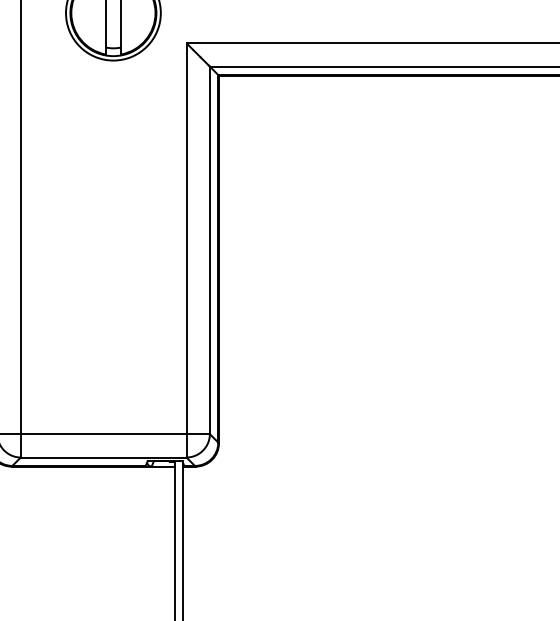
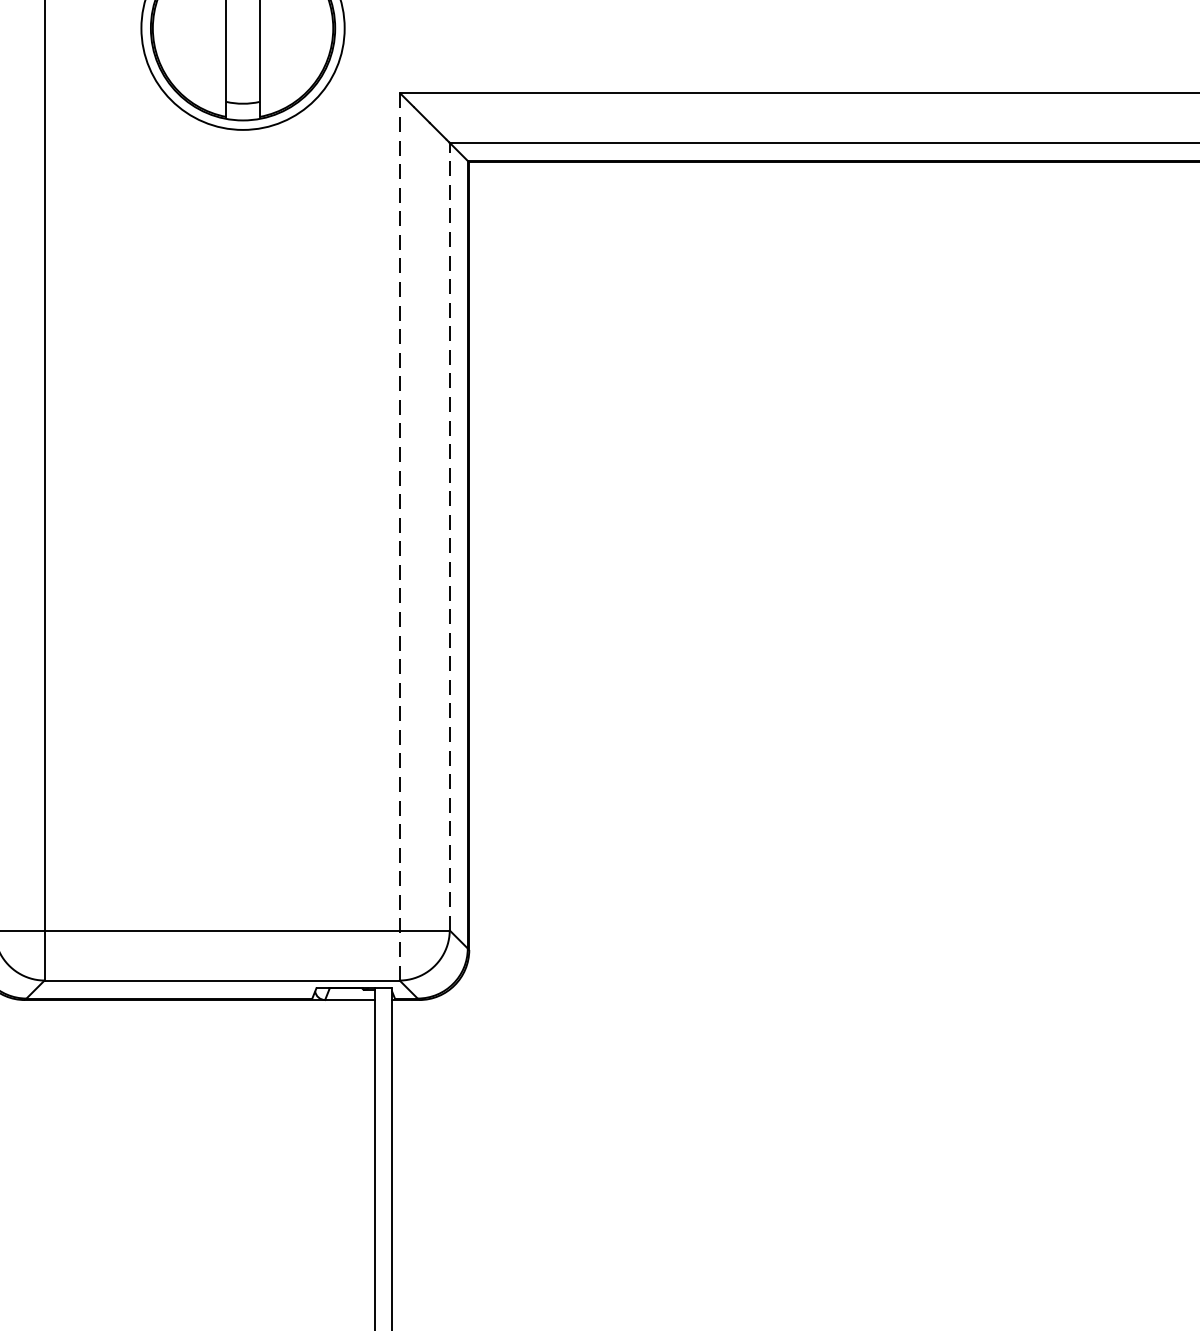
line: (186, 249) -> (399, 534), solid -> dashed
line: (209, 250) -> (448, 536), solid -> dashed

